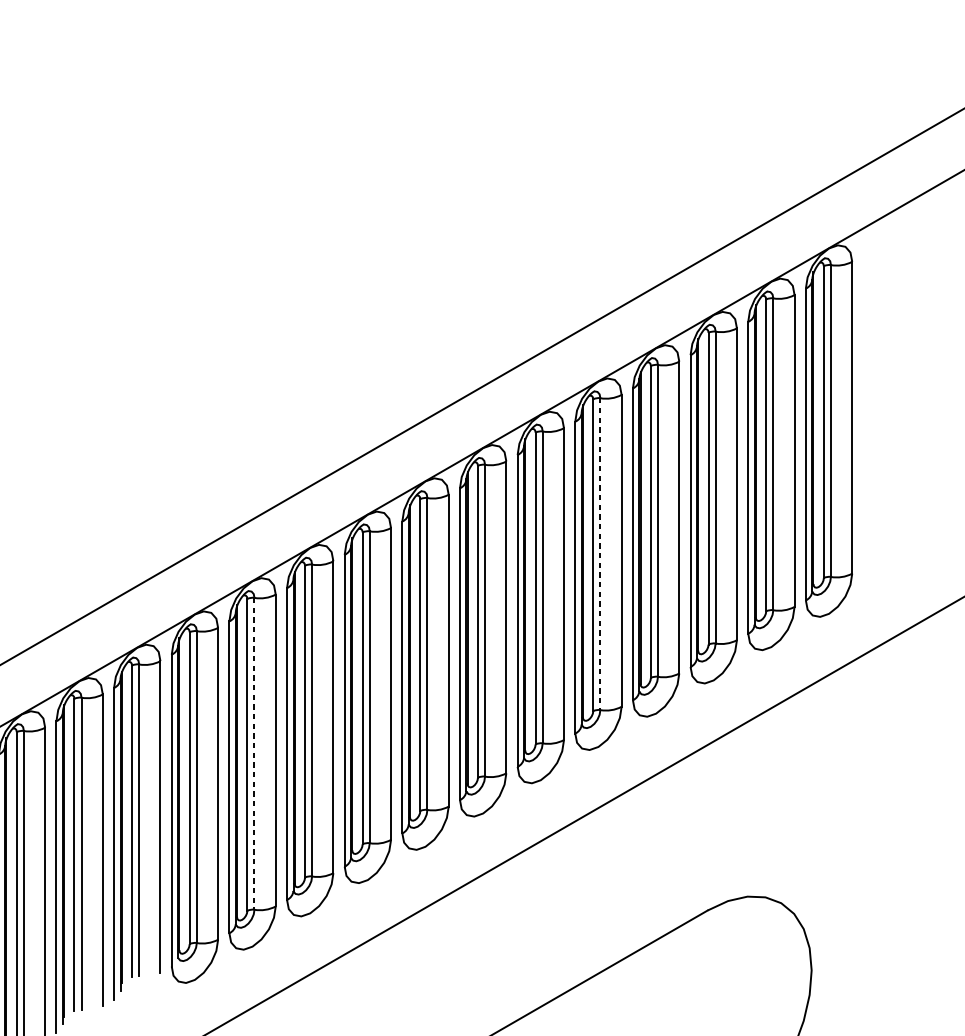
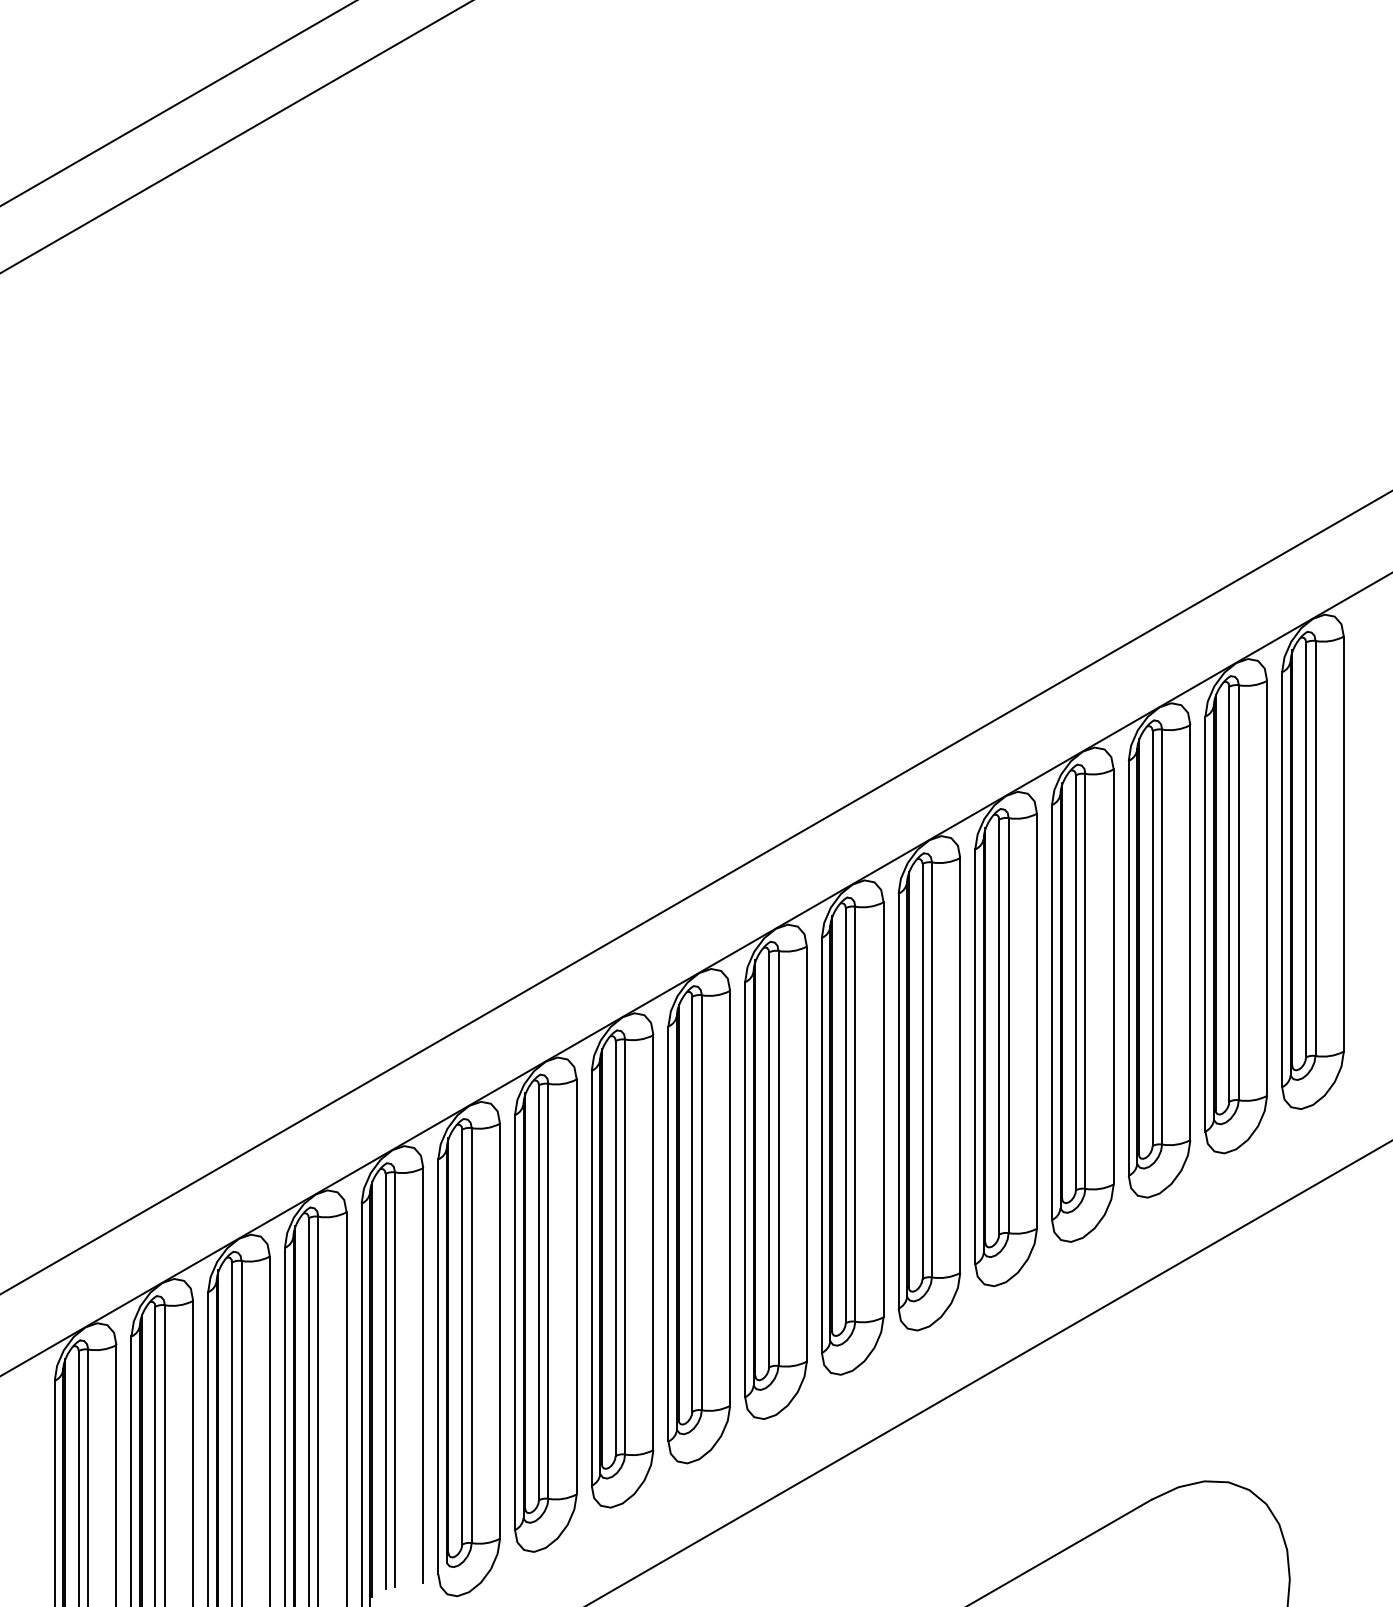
line: (600, 554) -> (1008, 1026), dashed -> solid
line: (254, 753) -> (548, 1291), dashed -> solid

